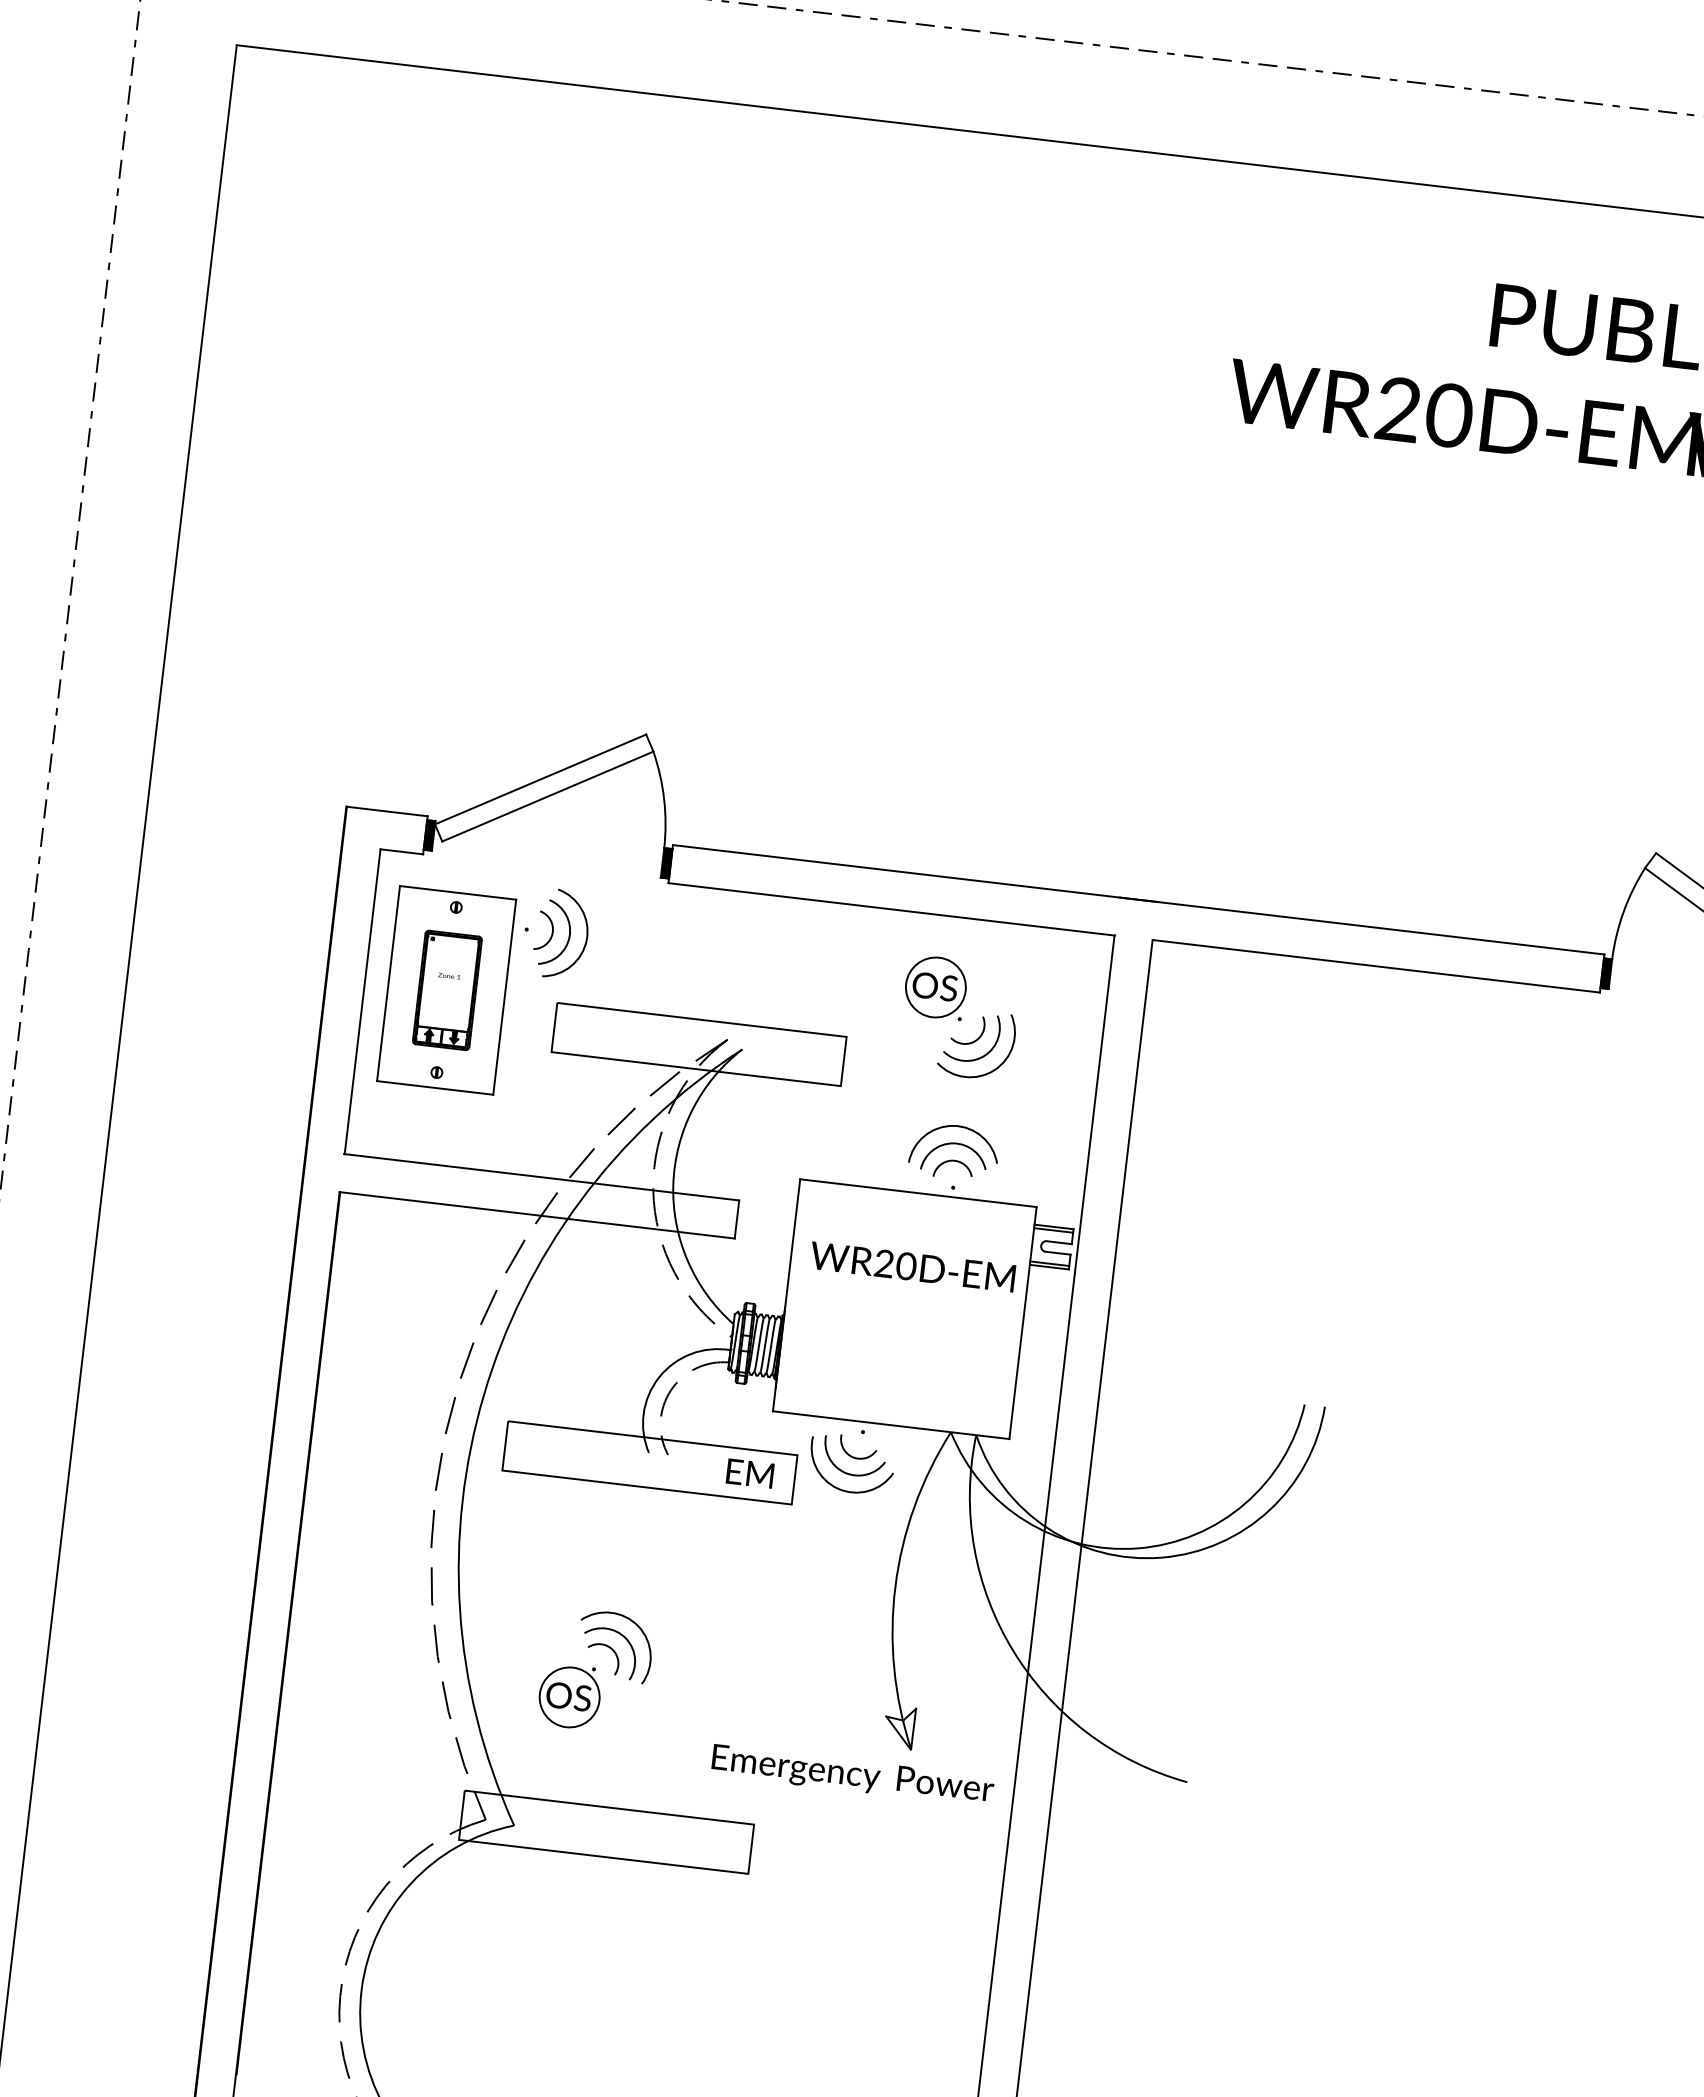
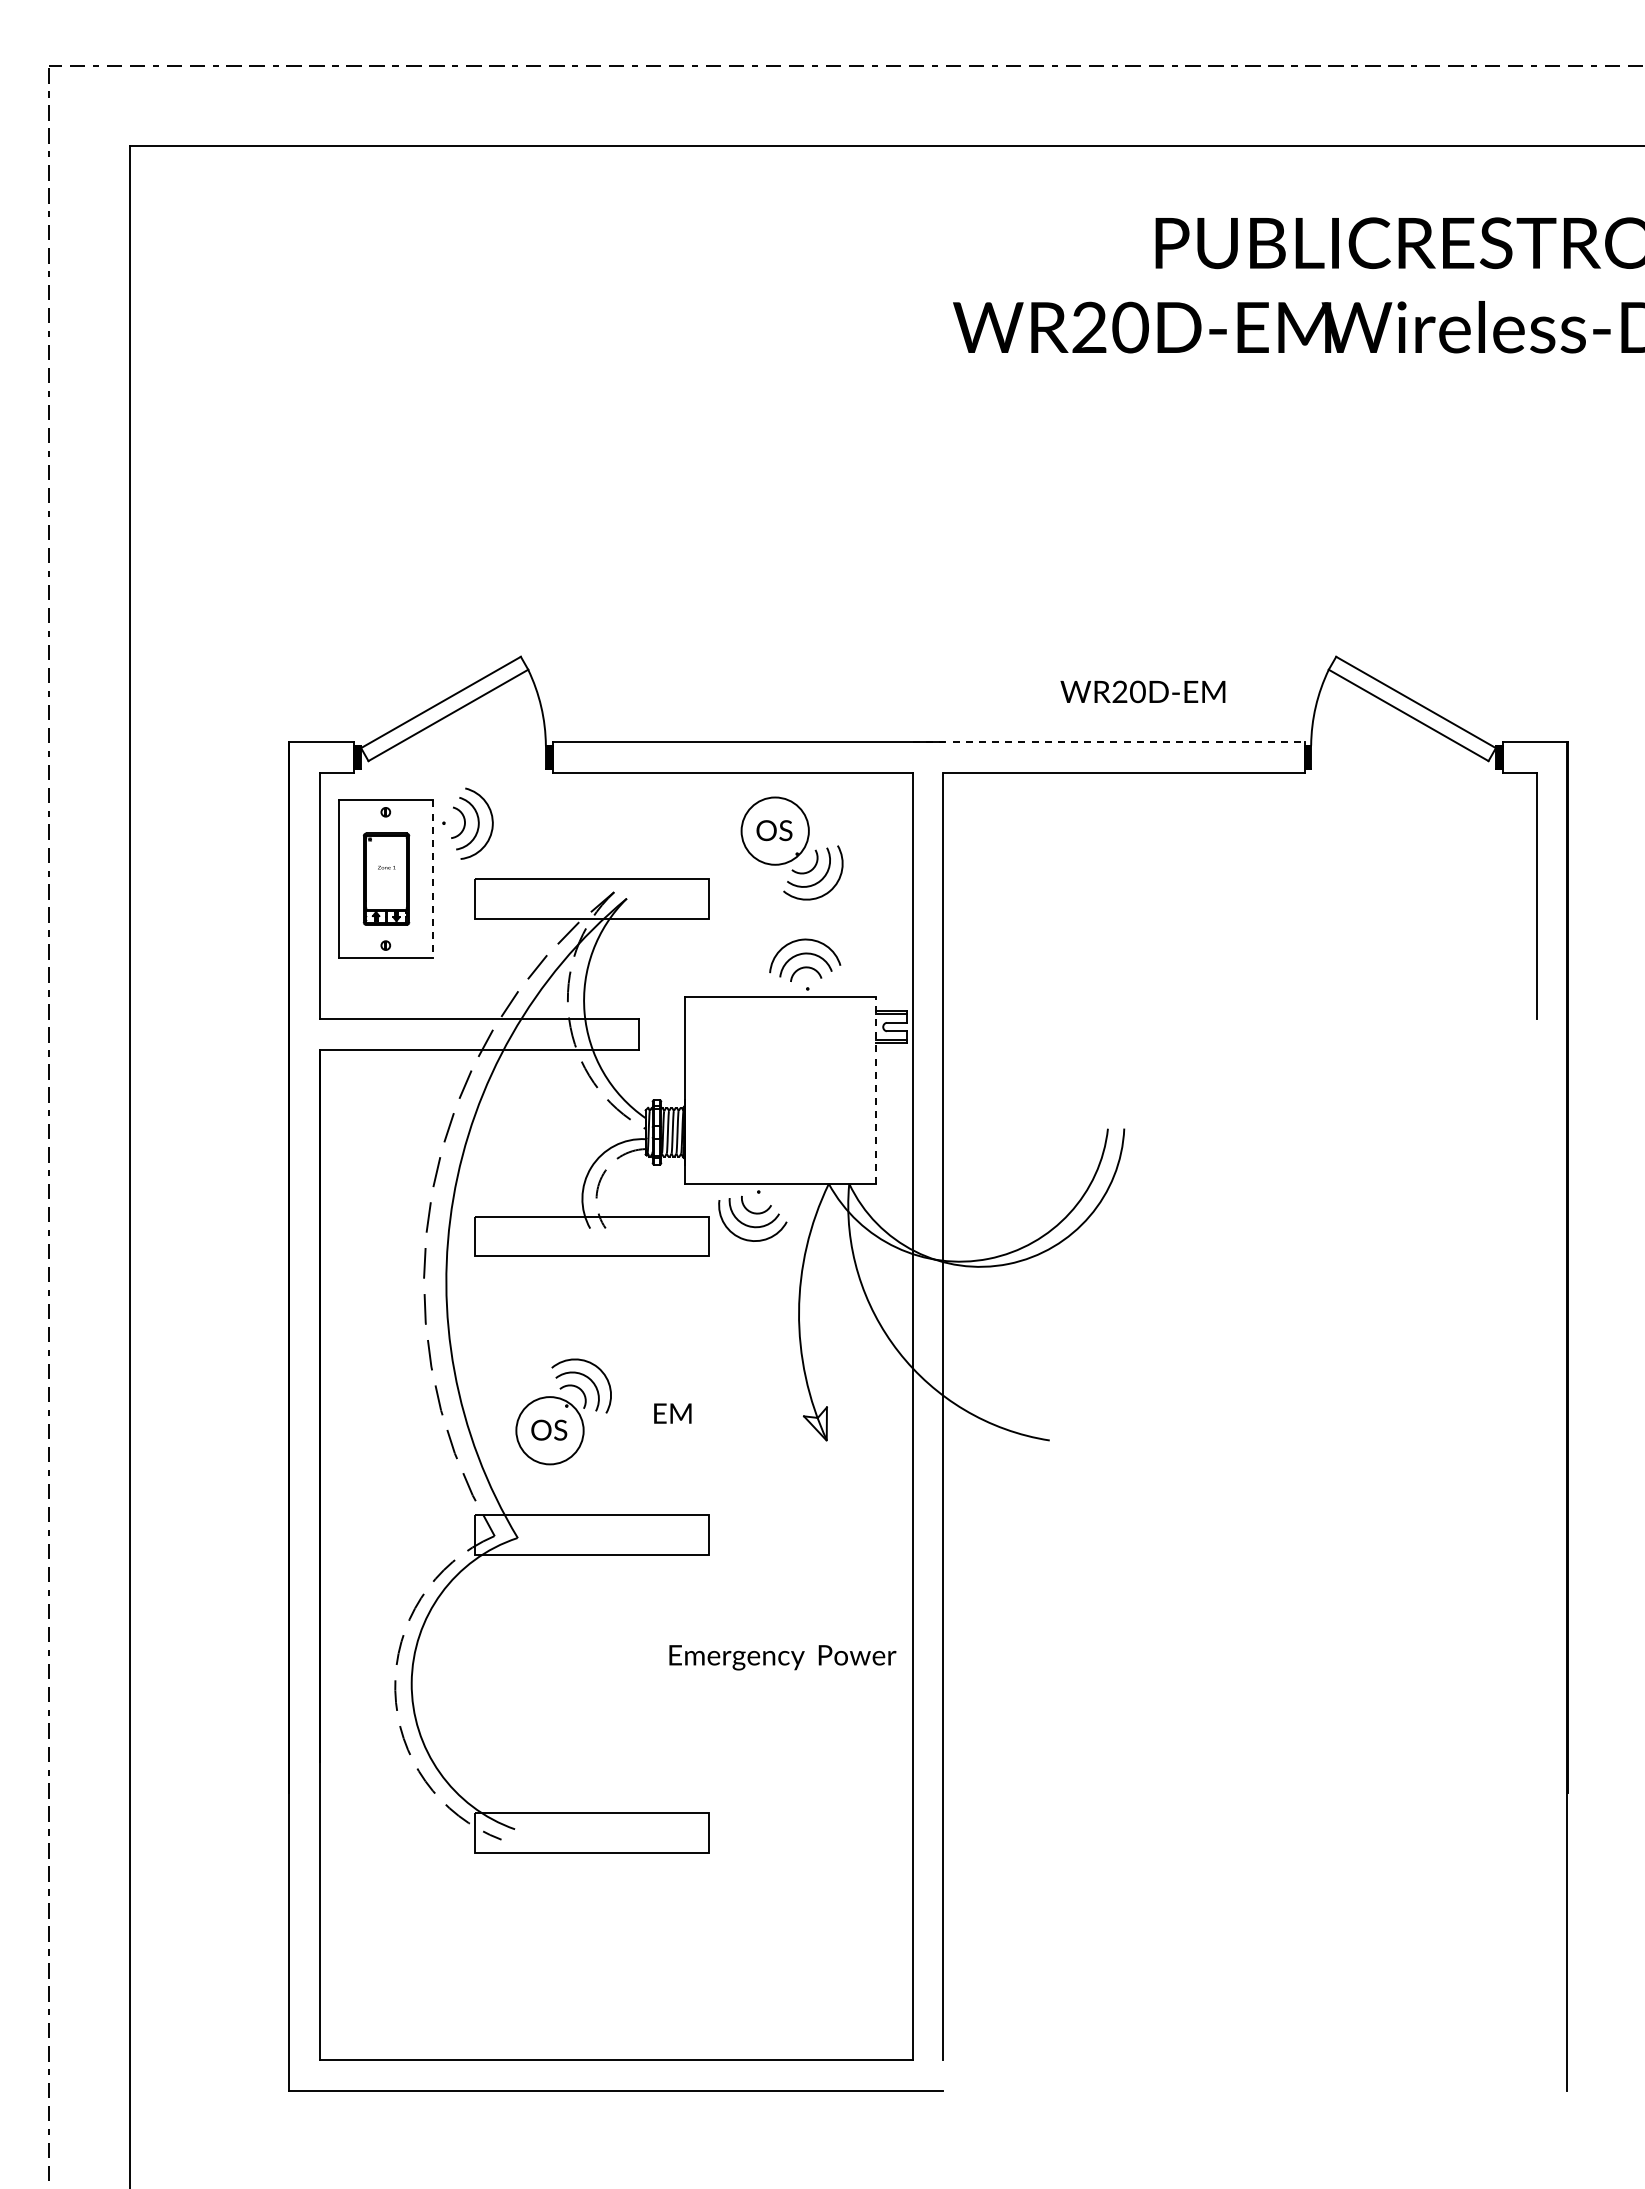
line: (1361, 926) -> (1108, 742), solid -> dashed
circle: (936, 987) -> (775, 831), size x1.4
line: (504, 997) -> (432, 879), solid -> dashed
text: (912, 1266) -> (1142, 691), moved
line: (1023, 1323) -> (876, 1090), solid -> dashed
text: (749, 1473) -> (672, 1413), moved
circle: (569, 1697) -> (549, 1430), size x1.4
text: (852, 1775) -> (782, 1657), moved

